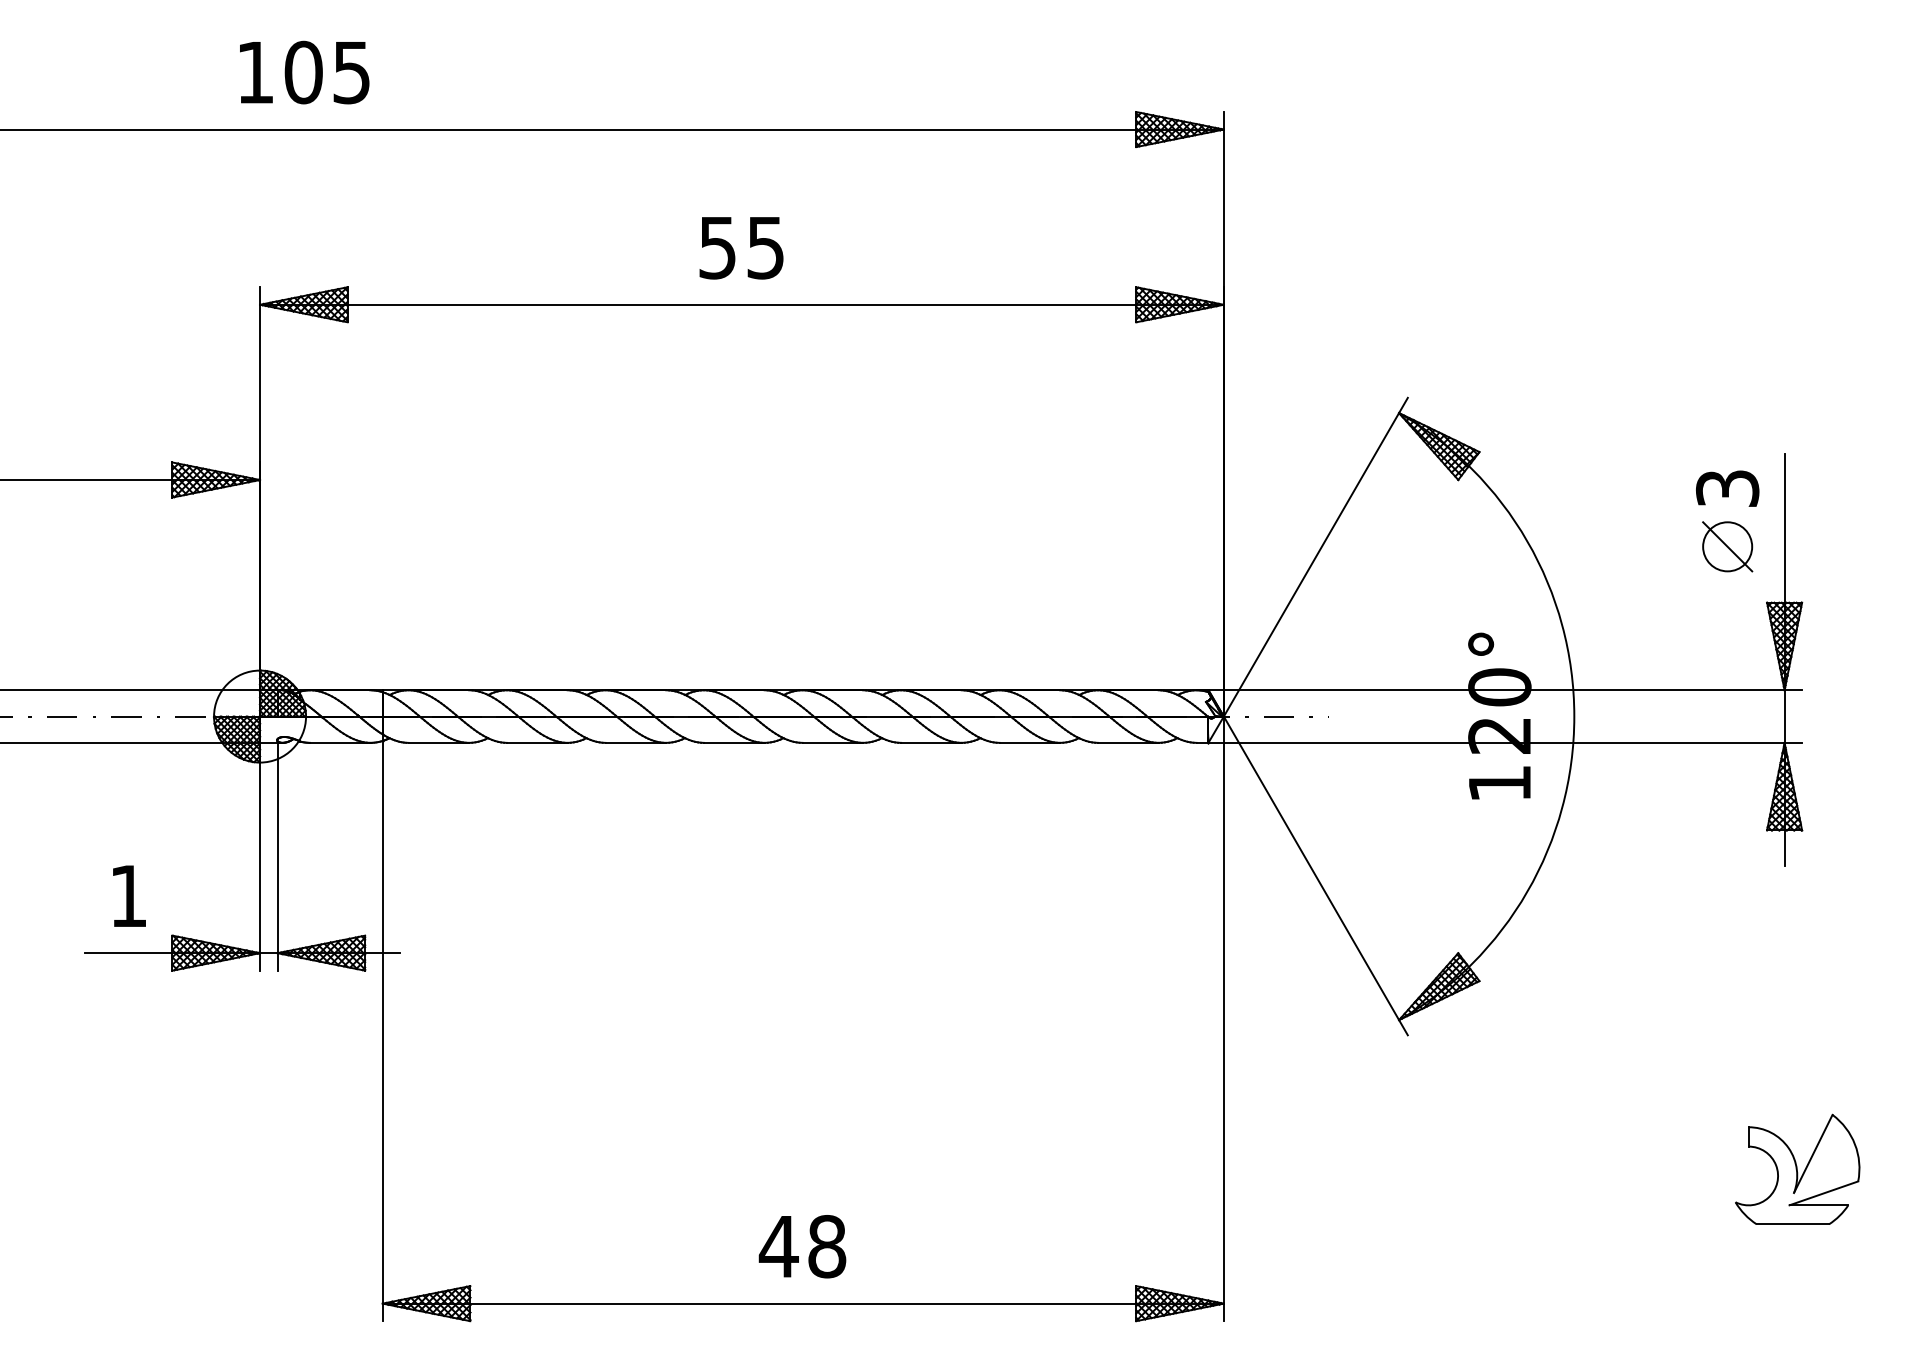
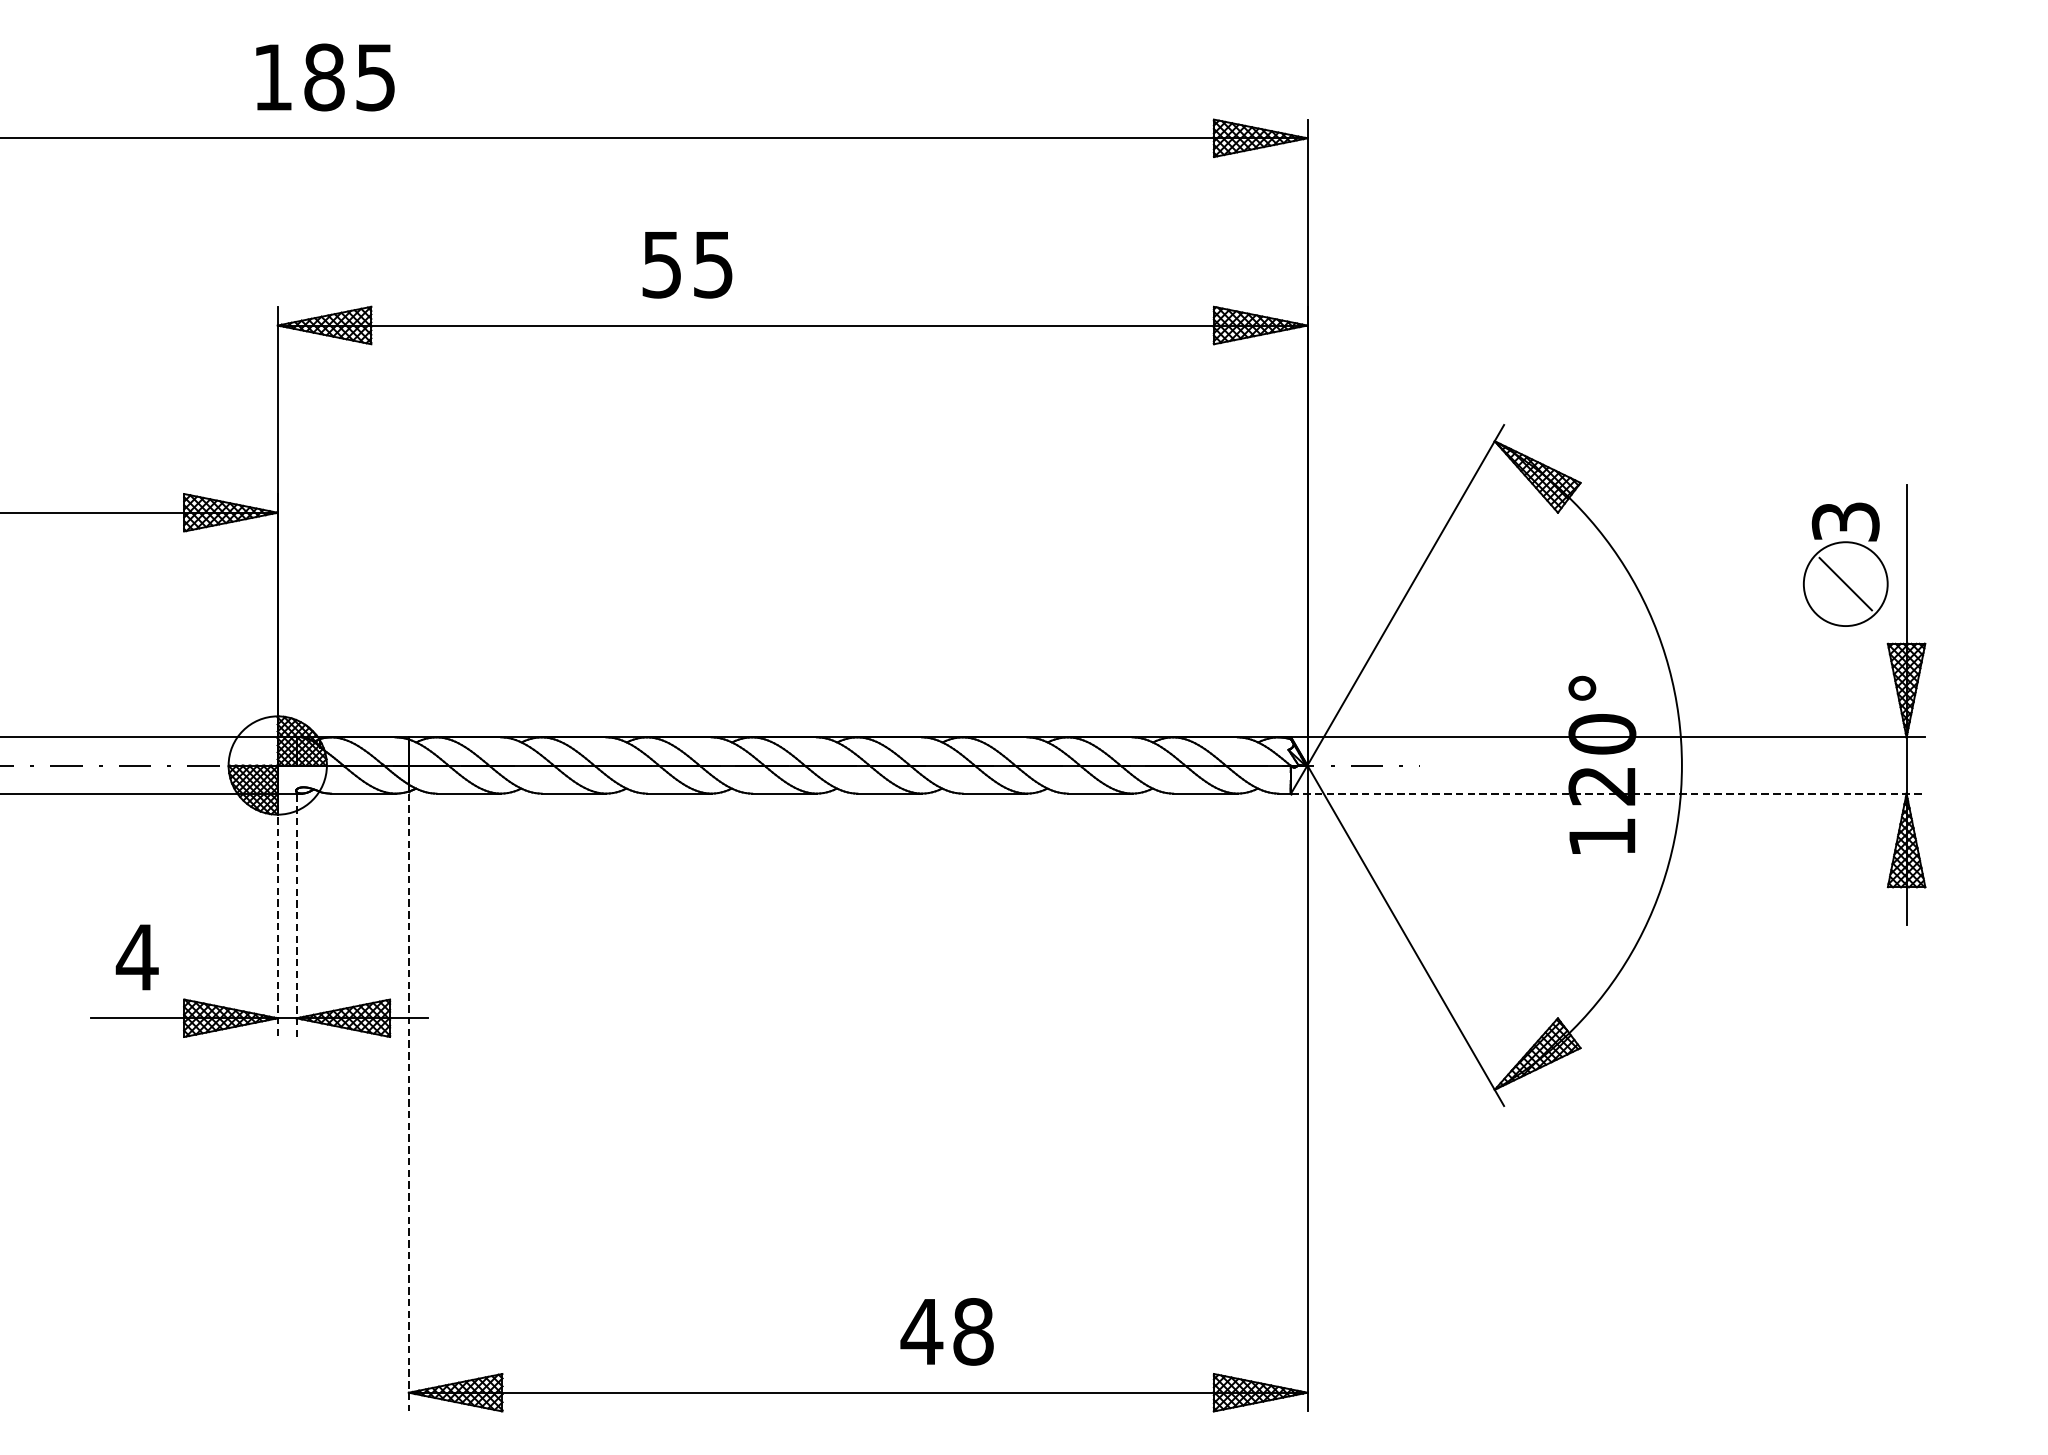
text: (303, 72) -> (324, 77), 105 -> 185
text: (741, 248) -> (687, 265), moved
circle: (1727, 546) -> (1845, 583), size x1.6
line: (1505, 742) -> (1608, 793), solid -> dashed
line: (260, 856) -> (278, 915), solid -> dashed
line: (277, 856) -> (296, 915), solid -> dashed
text: (128, 895) -> (137, 956), 1 -> 4
line: (382, 1032) -> (408, 1103), solid -> dashed
part: (1797, 1168) -> (1920, 1248), removed
text: (802, 1246) -> (947, 1331), moved

